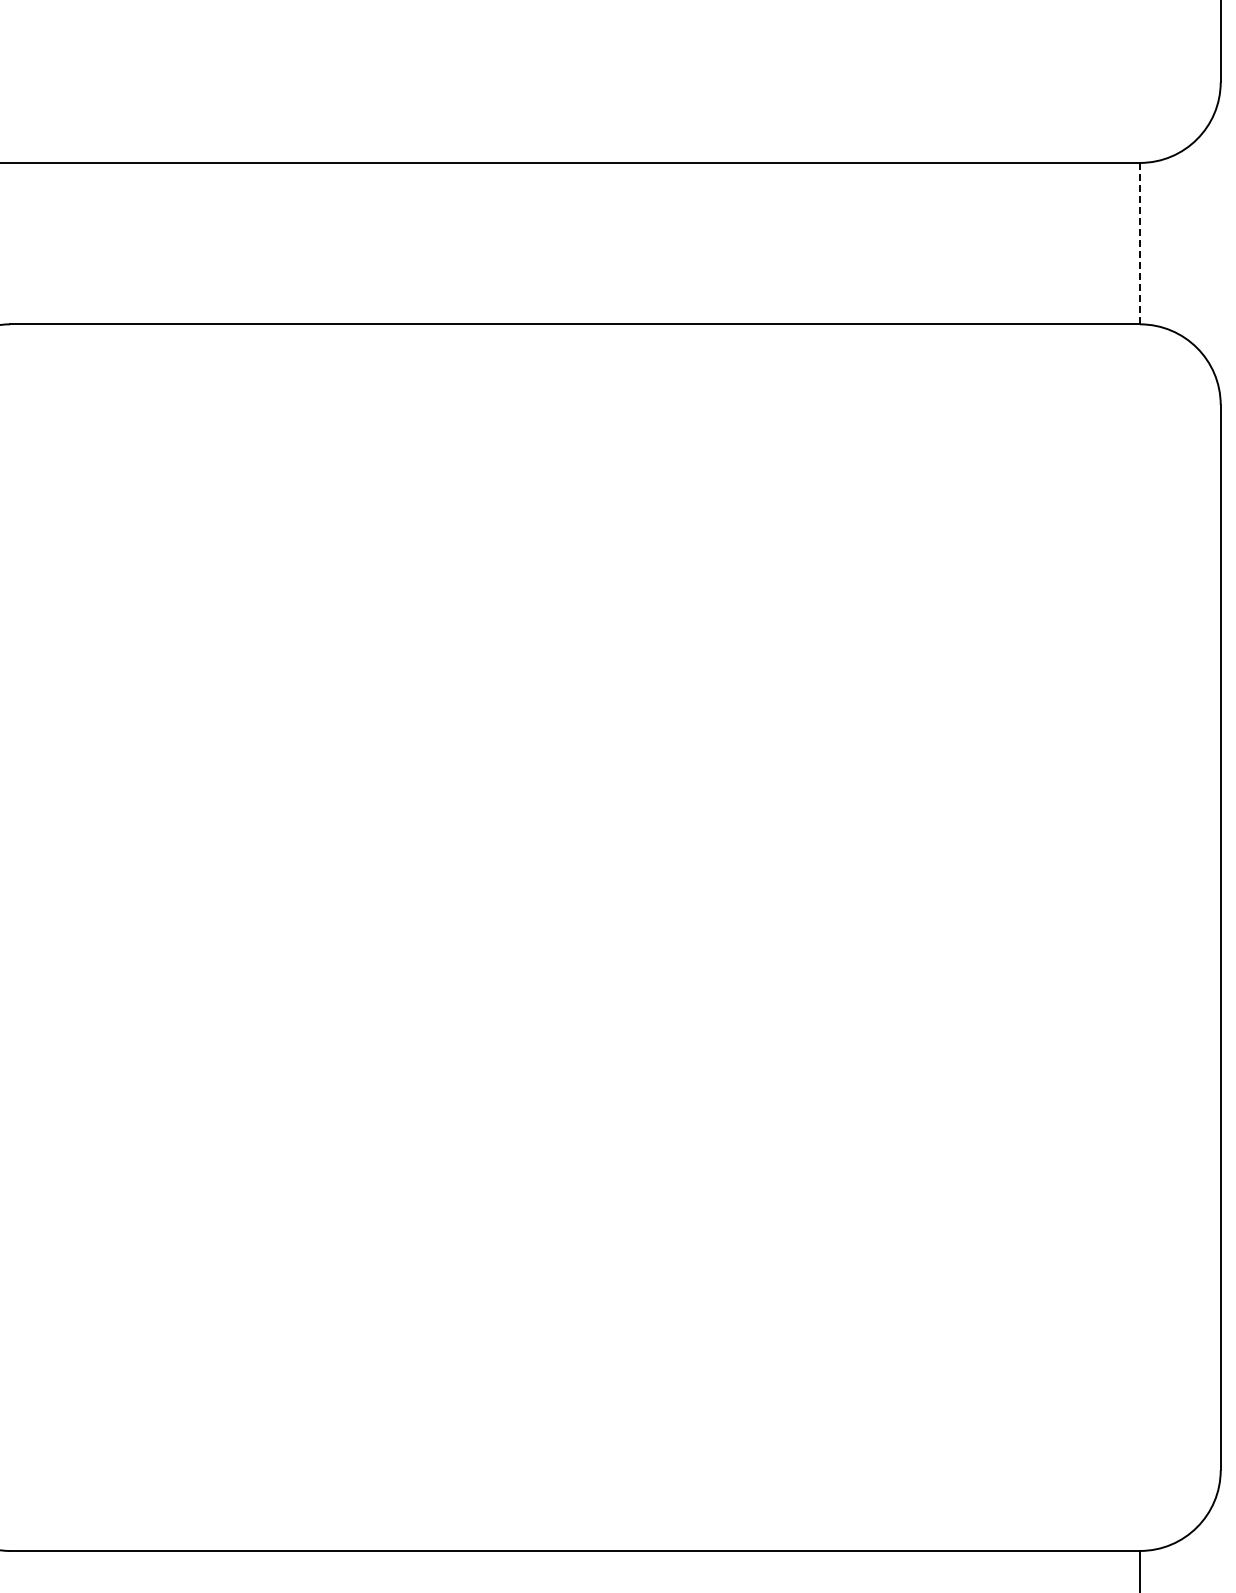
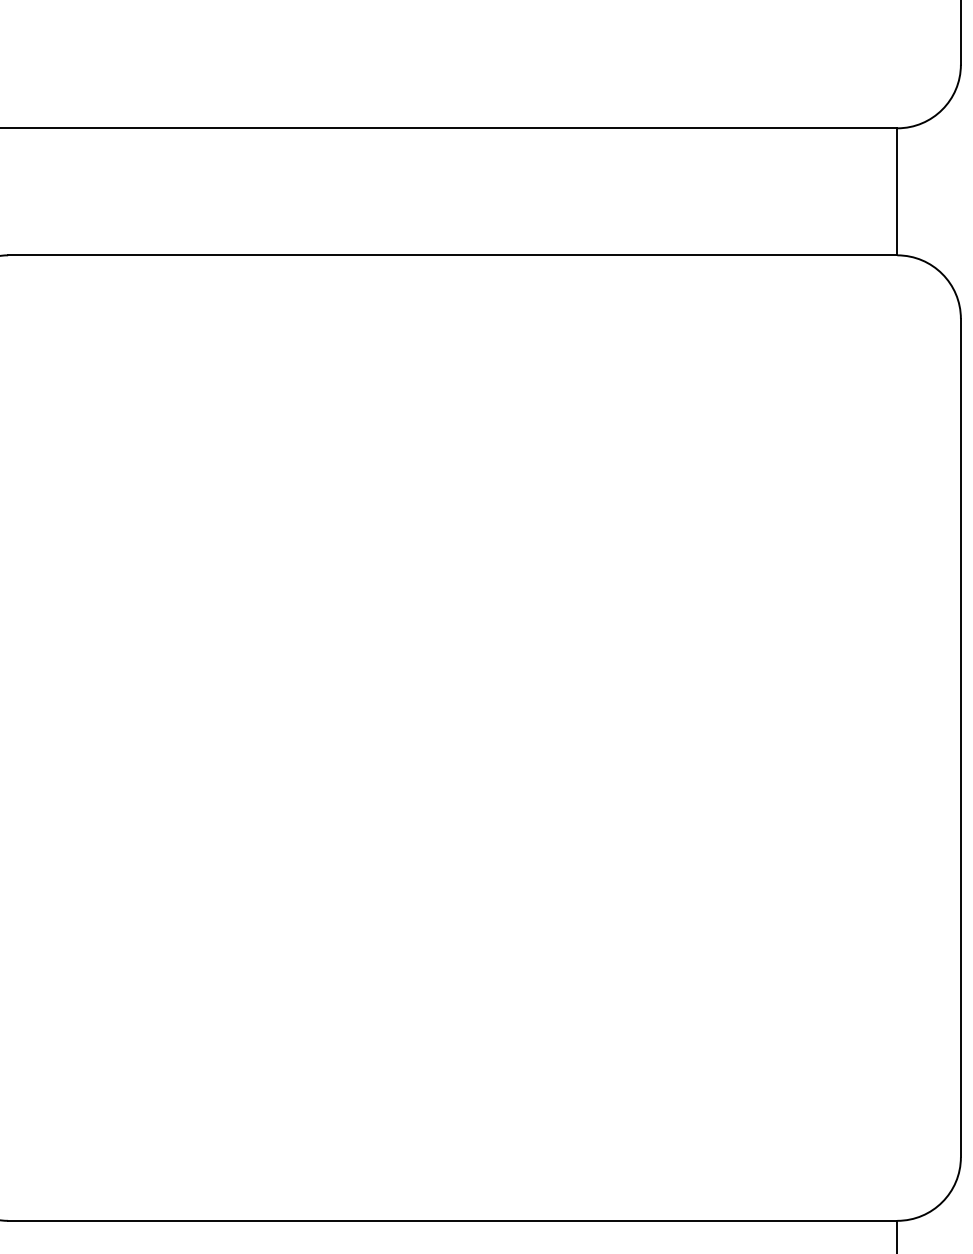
line: (1140, 243) -> (897, 191), dashed -> solid

